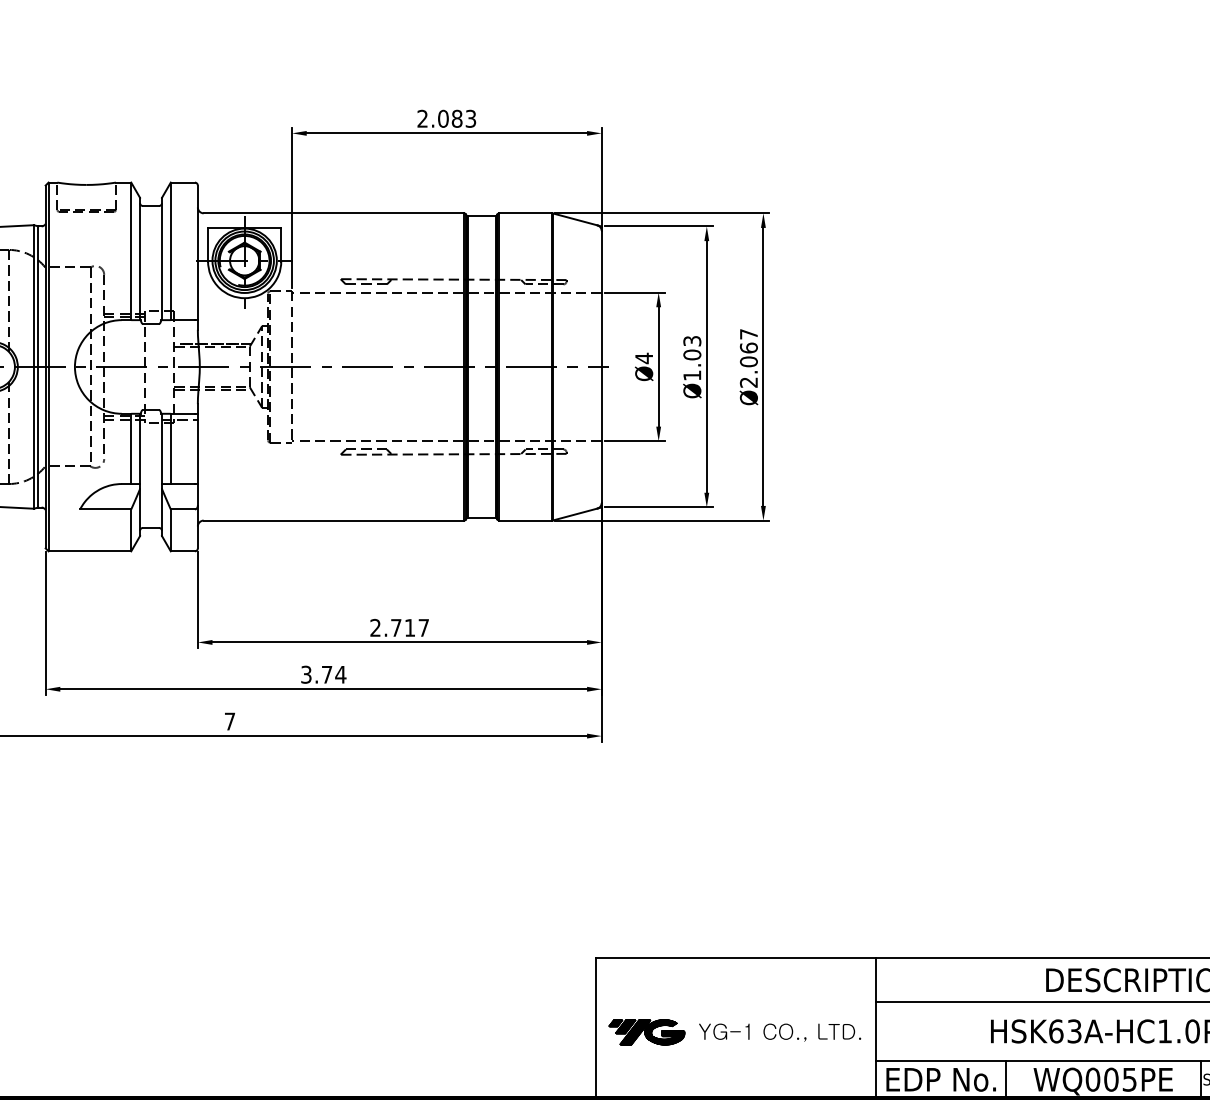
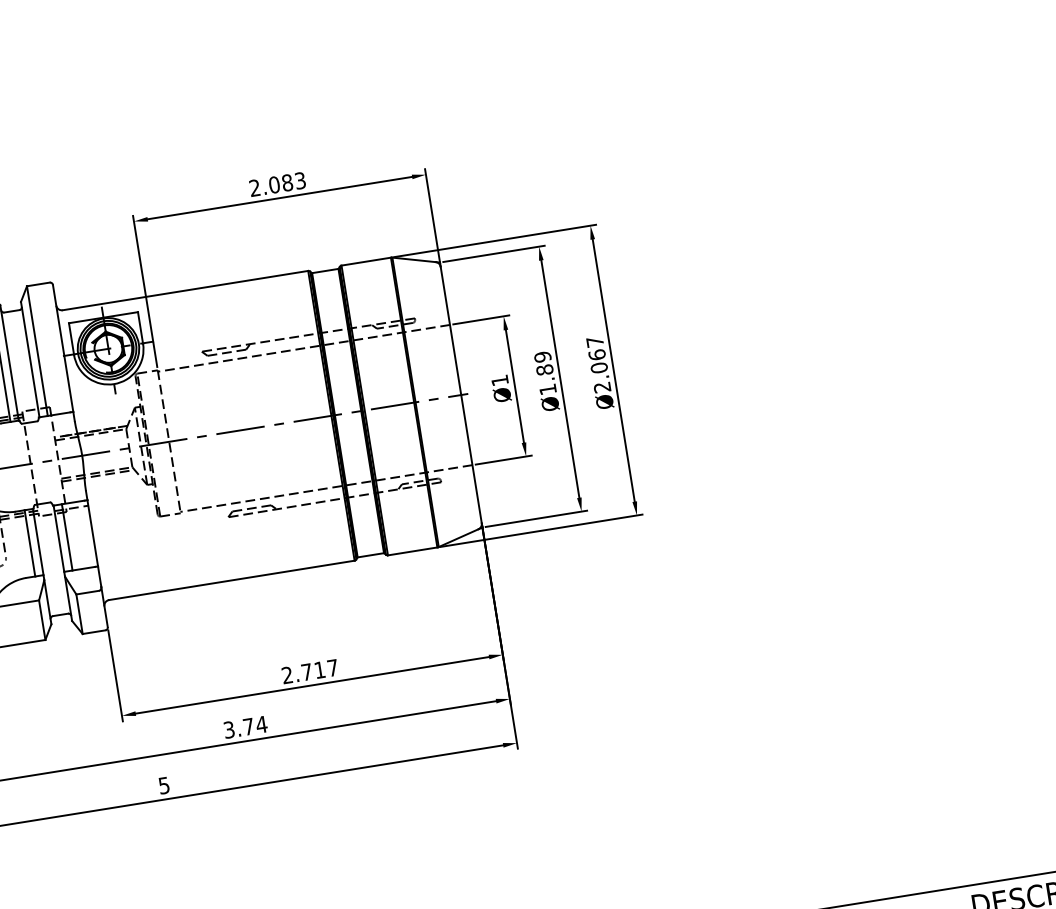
text: (692, 347) -> (543, 362), Ø1.03 -> Ø1.89
text: (643, 358) -> (499, 380), Ø4 -> Ø1
text: (229, 721) -> (163, 785), 7 -> 5

